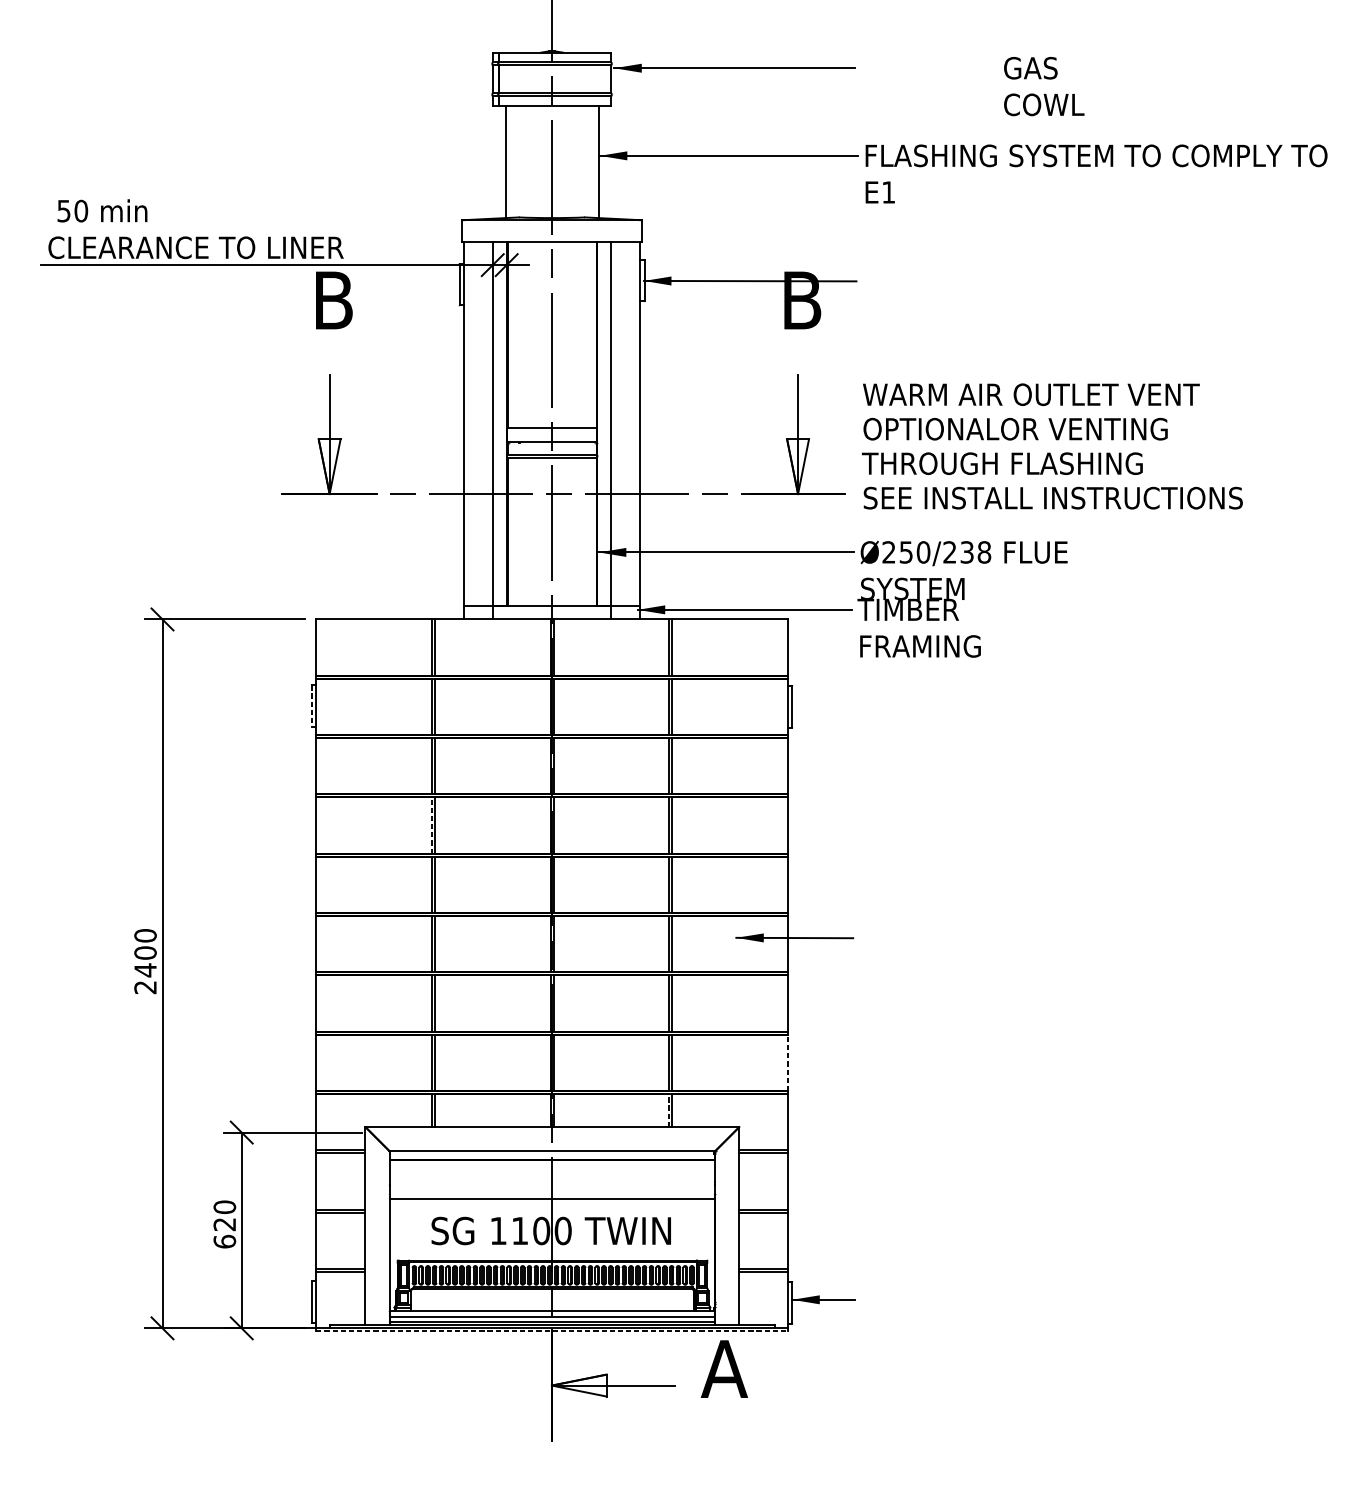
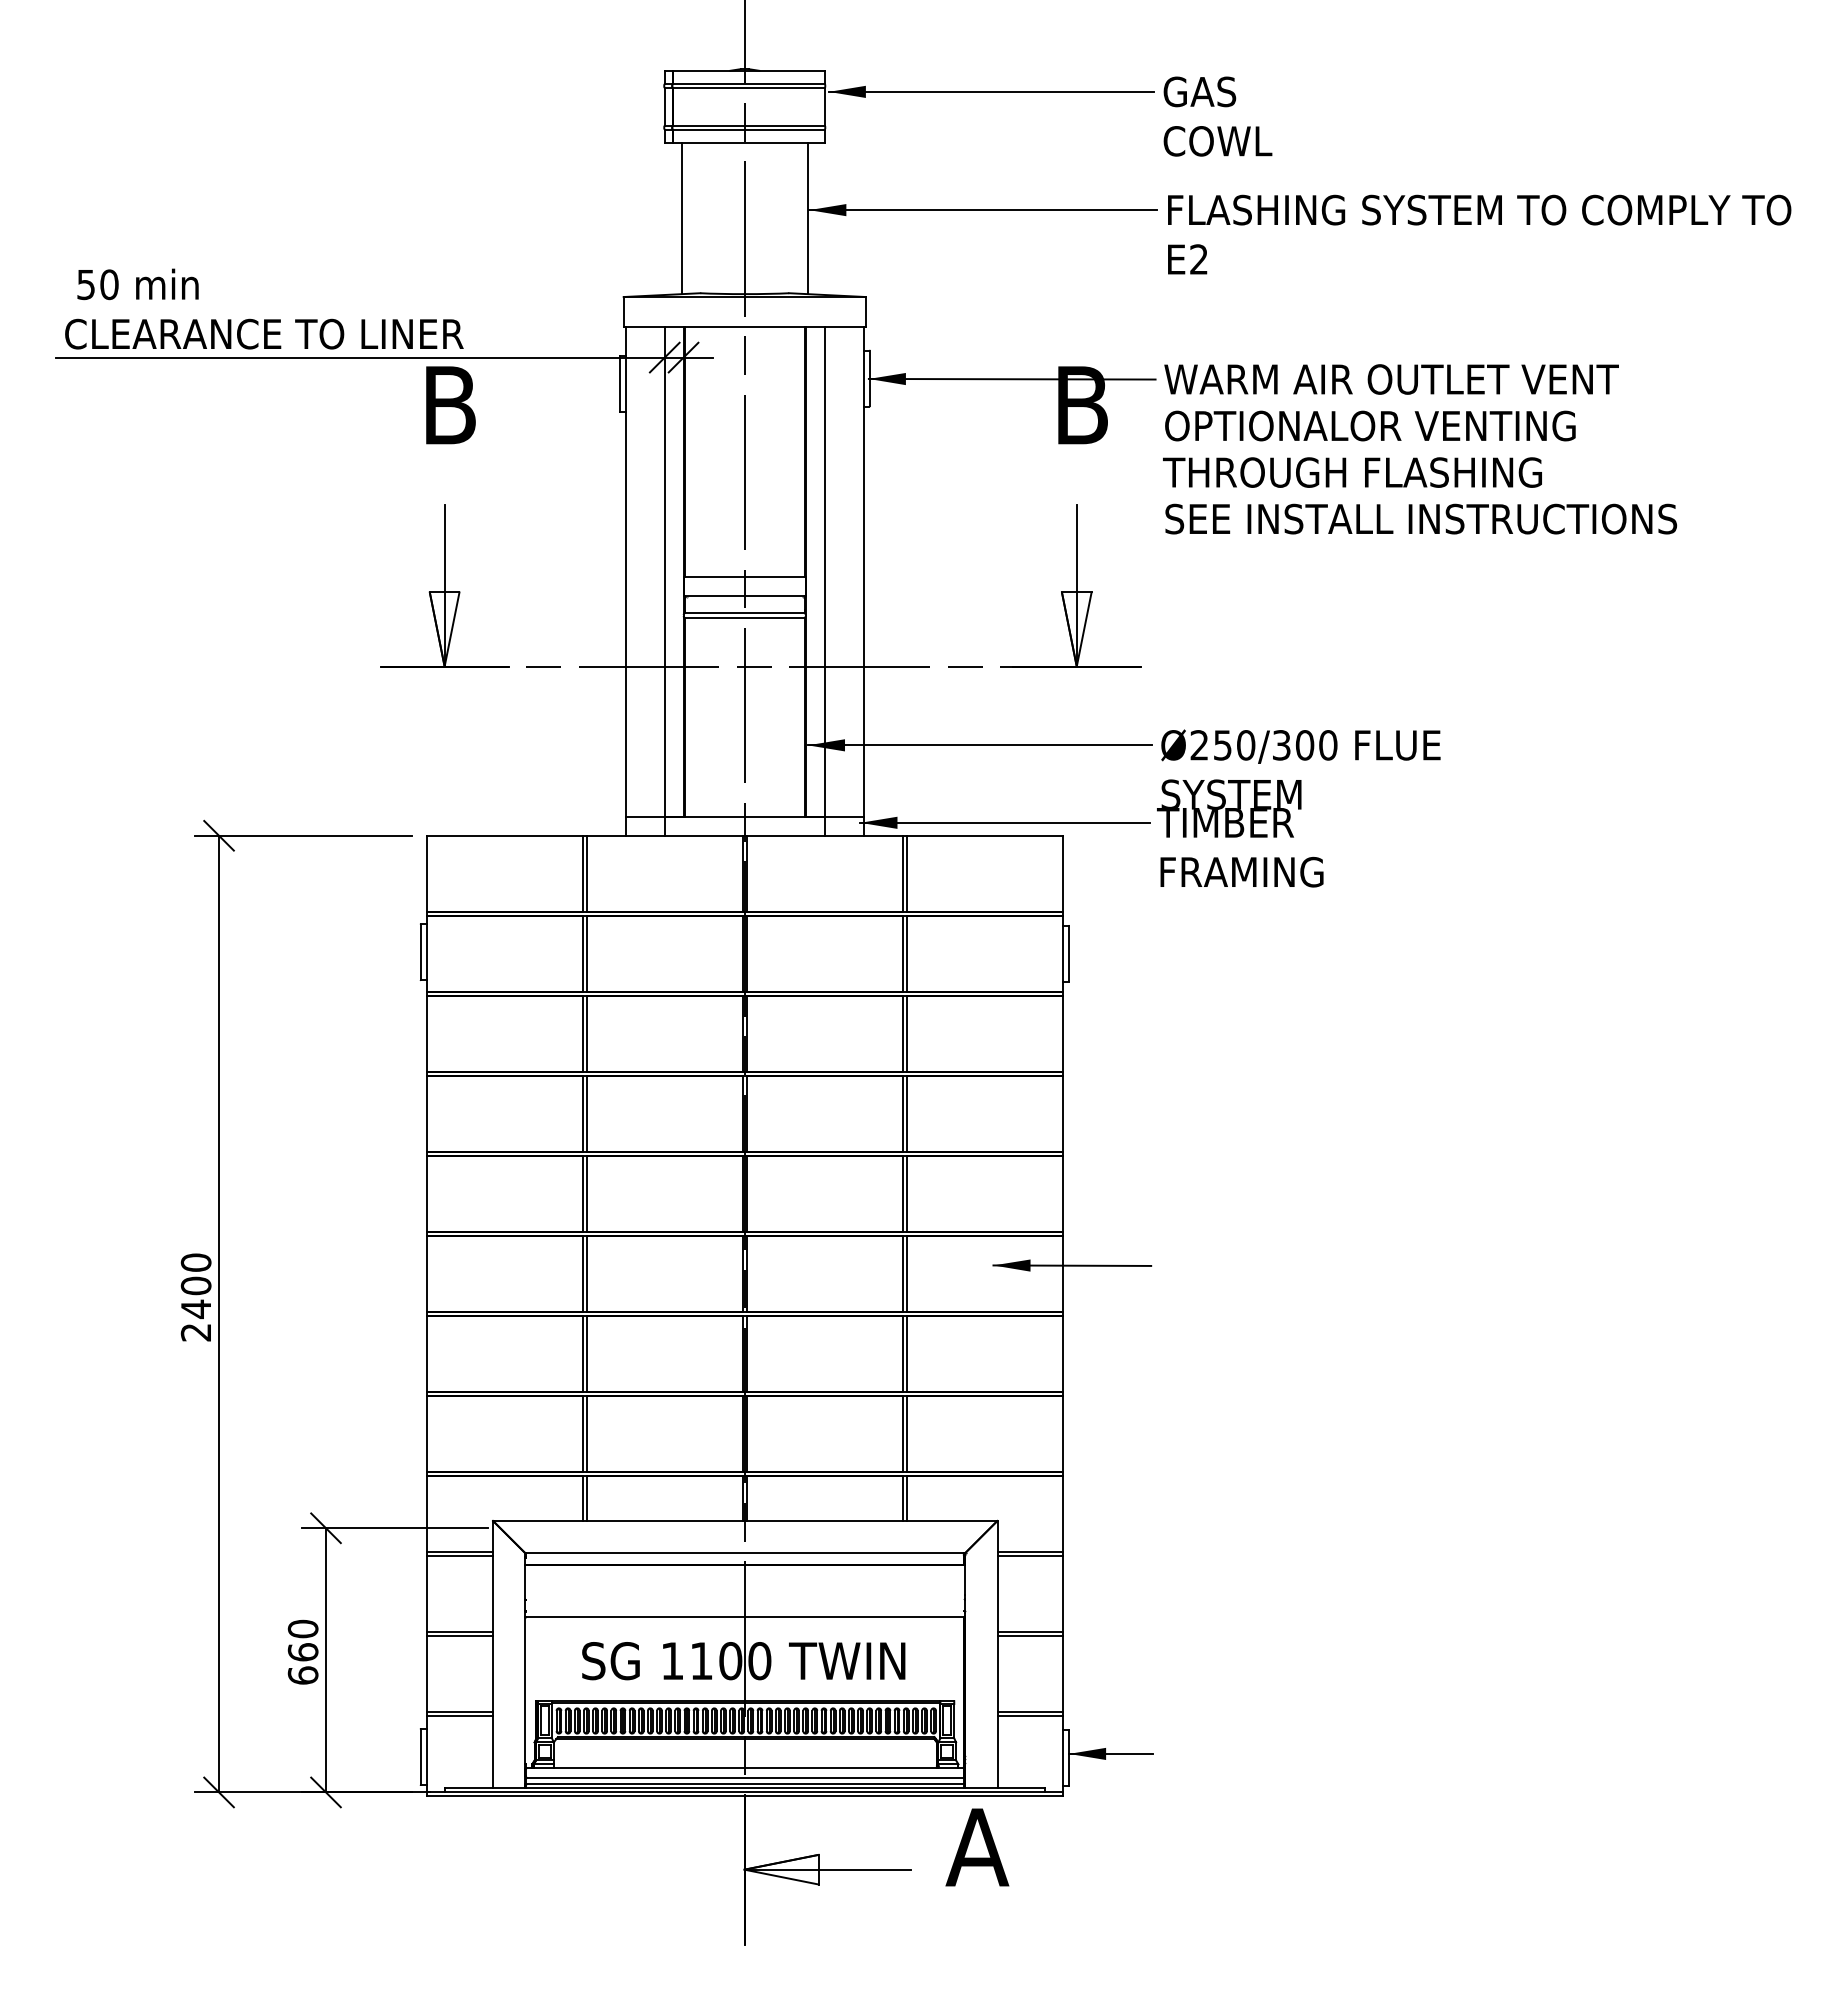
text: (1043, 86) -> (1217, 116), moved
text: (888, 192) -> (1198, 259), E1 -> E2
text: (1052, 446) -> (1420, 449), moved
text: (966, 552) -> (1304, 745), Ø250/238 -> Ø250/300
line: (311, 705) -> (420, 952), dashed -> solid
line: (431, 825) -> (582, 1113), dashed -> solid
line: (788, 1062) -> (1063, 1433), dashed -> solid
line: (668, 1109) -> (902, 1497), dashed -> solid
text: (224, 1224) -> (302, 1652), 620 -> 660
line: (552, 1331) -> (745, 1796), dashed -> solid

